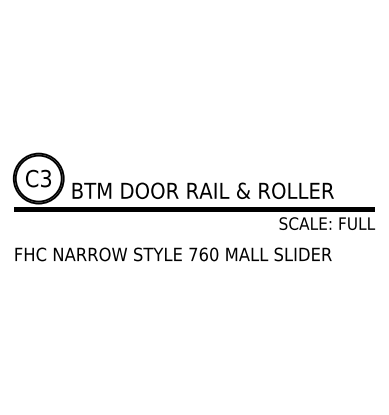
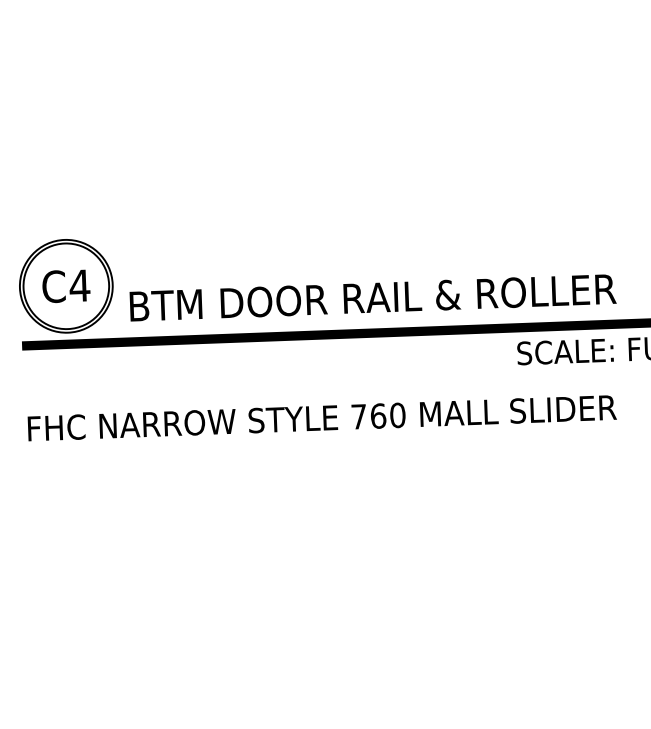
text: (45, 178) -> (78, 285), C3 -> C4

